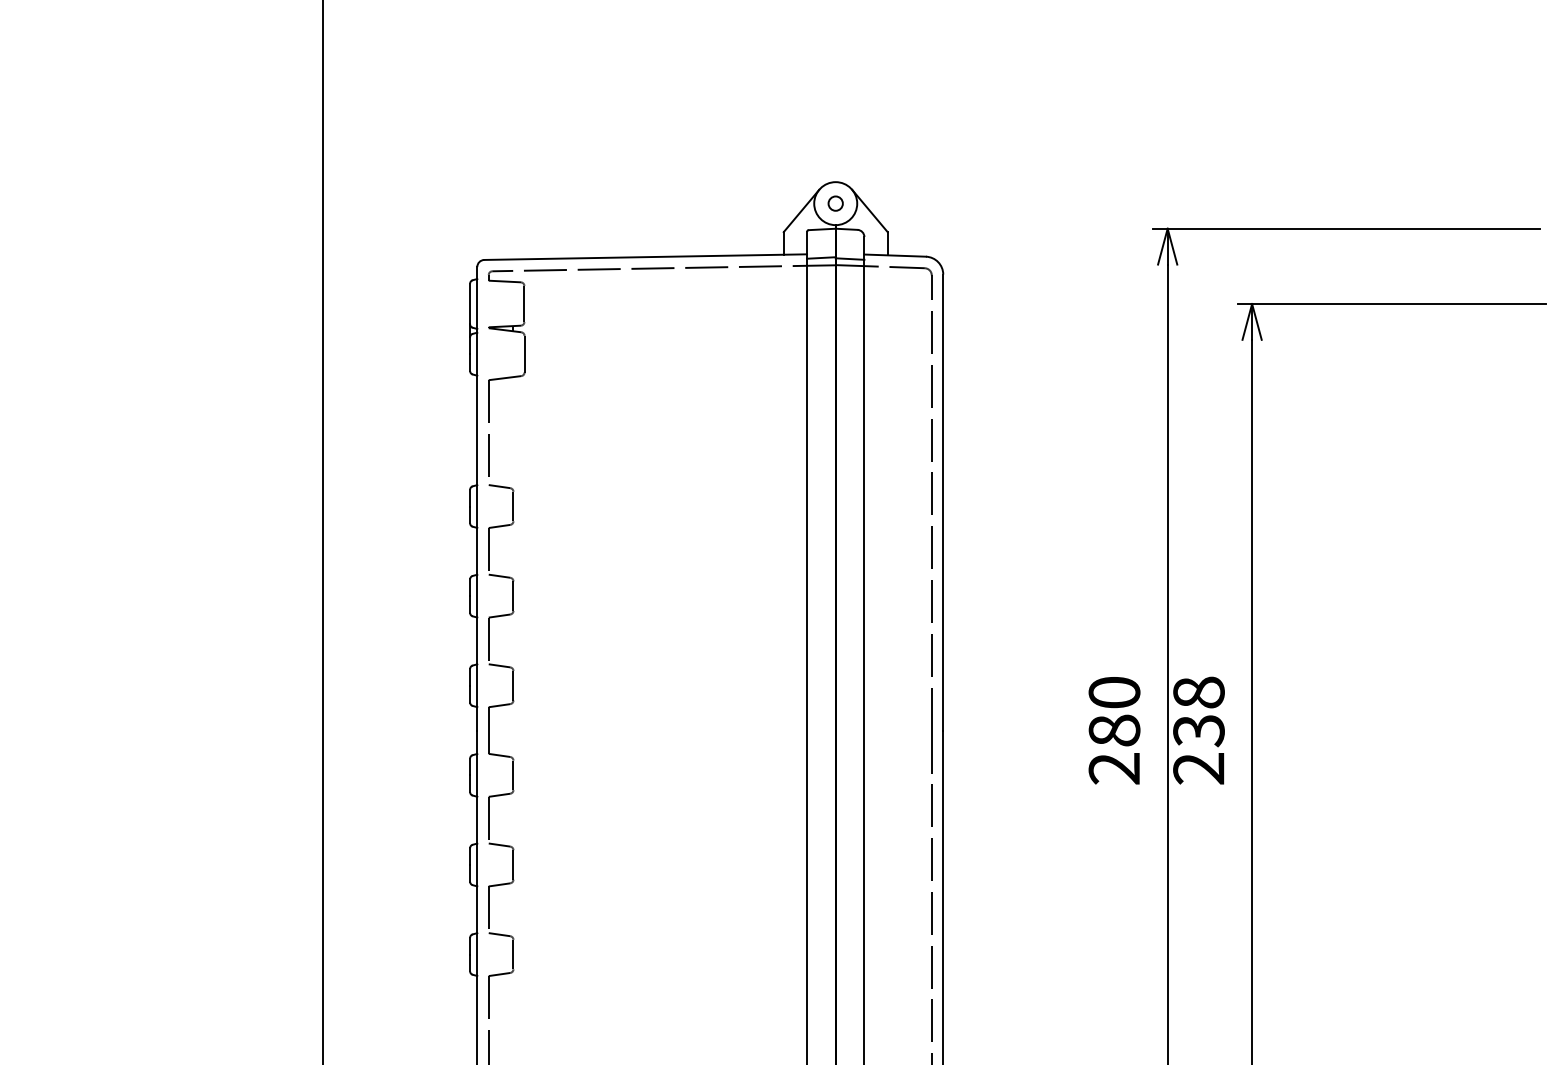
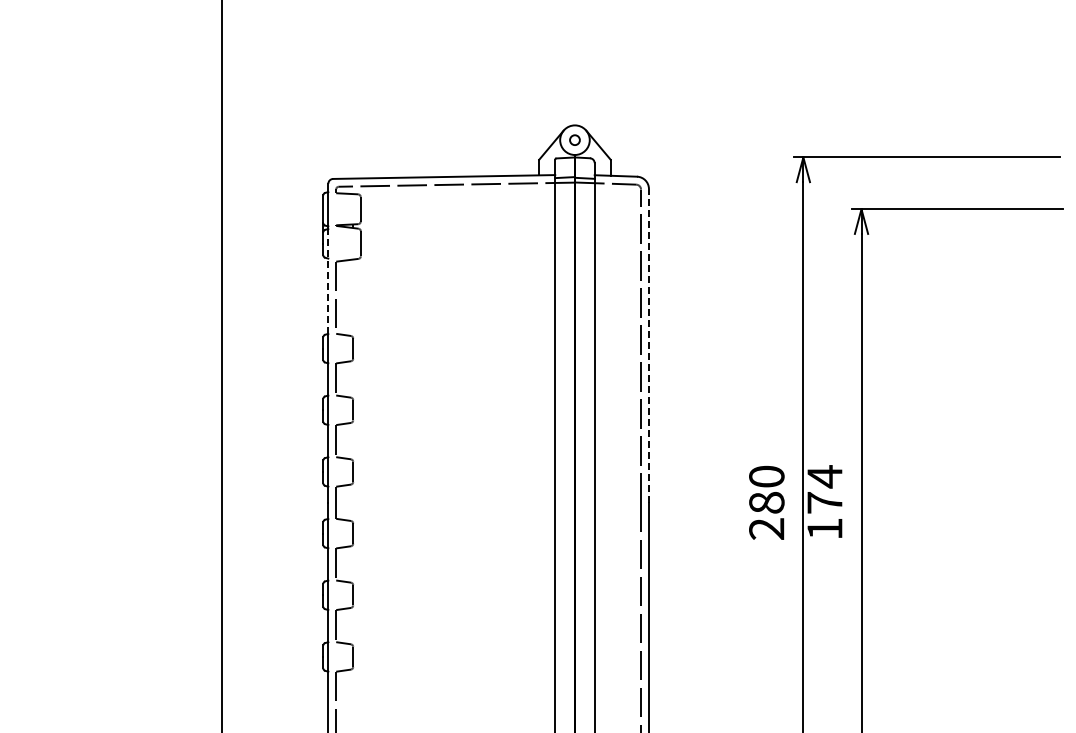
line: (477, 407) -> (328, 280), solid -> dashed
line: (942, 501) -> (648, 345), solid -> dashed
text: (1198, 730) -> (824, 502), 238 -> 174

